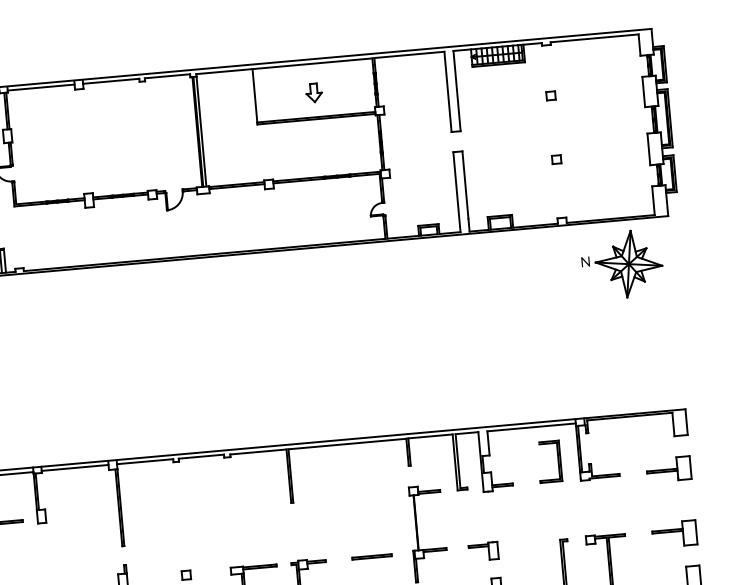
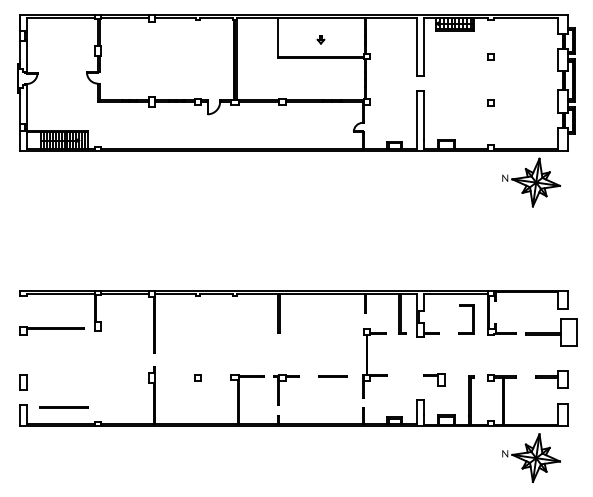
part: (313, 93) -> (320, 39), size x0.6
part: (668, 469) -> (551, 332), size x1.6
part: (483, 551) -> (434, 379), moved

